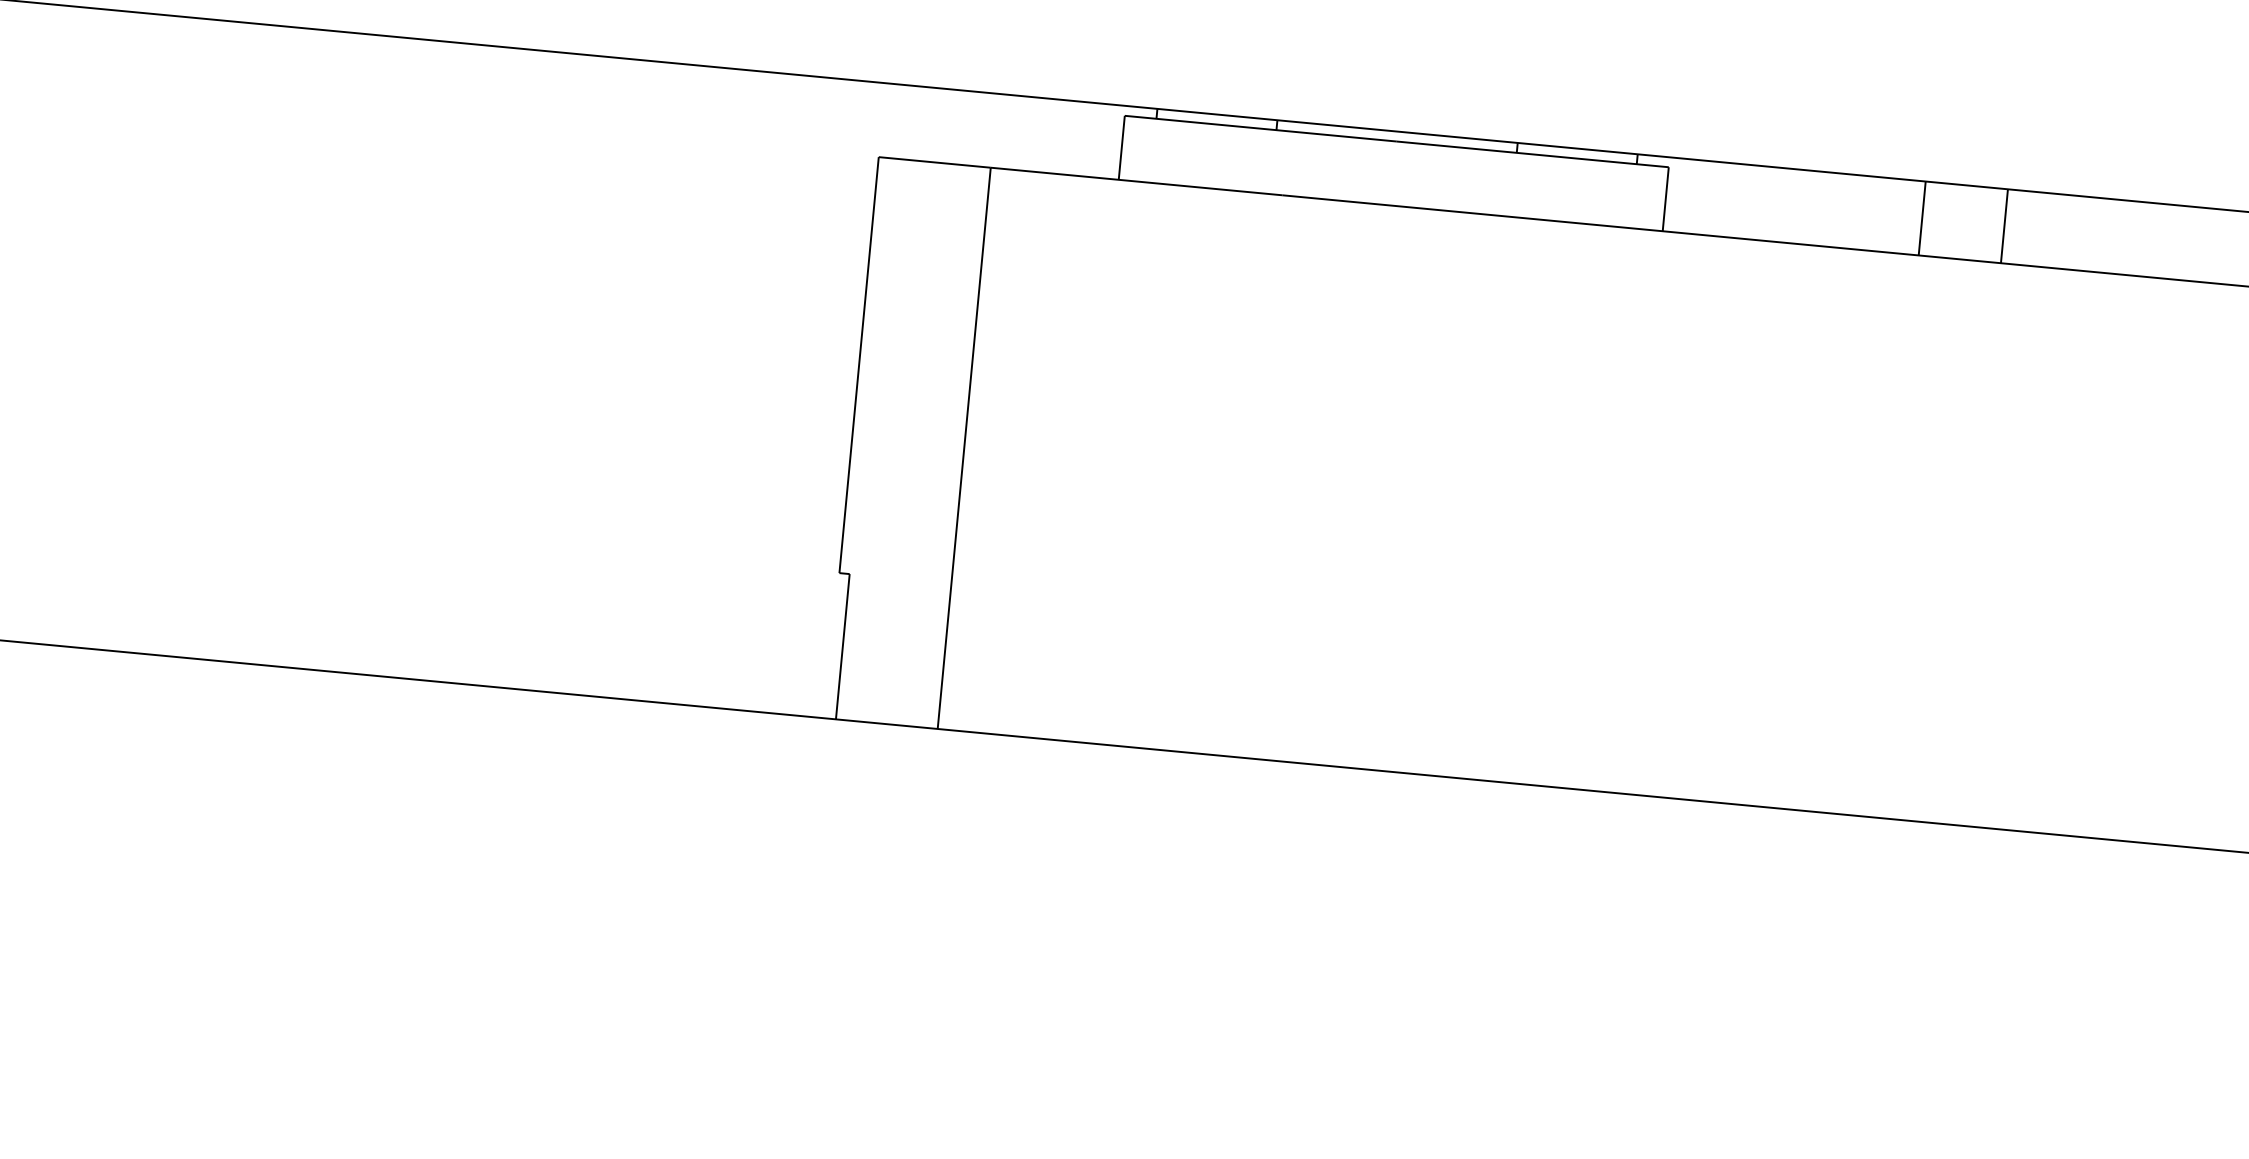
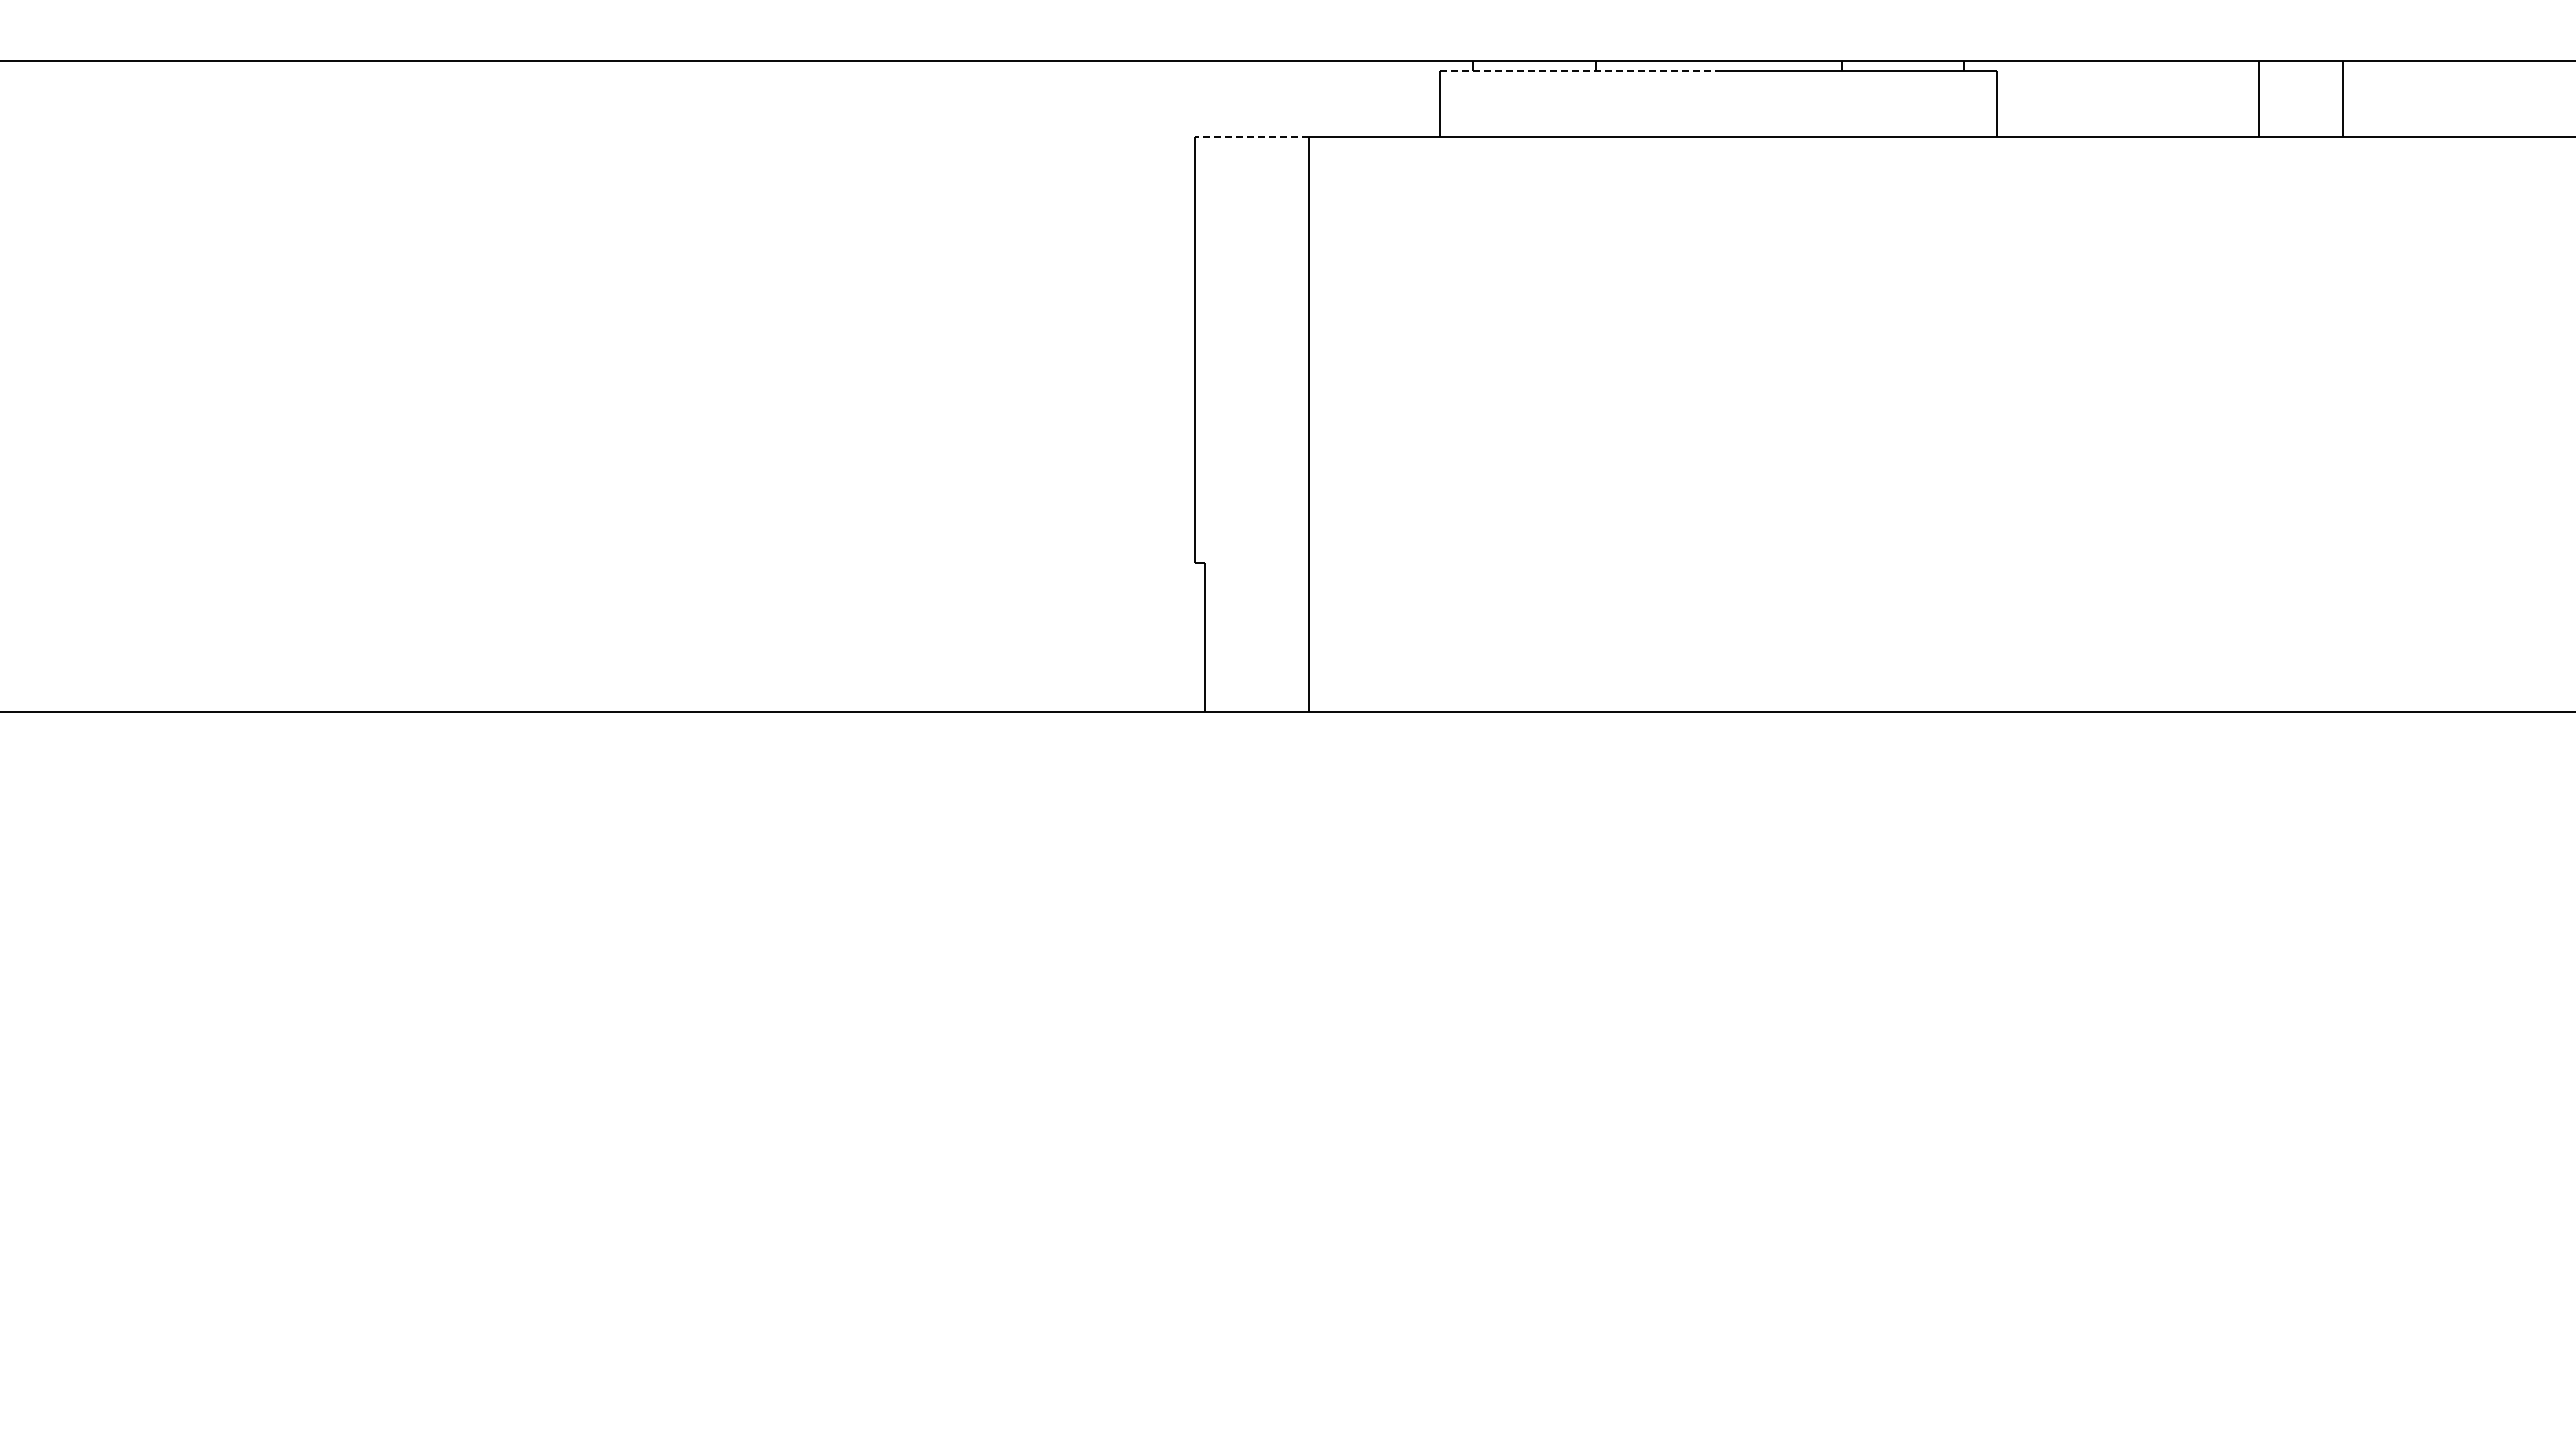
line: (1260, 128) -> (1579, 71), solid -> dashed
line: (934, 161) -> (1251, 136), solid -> dashed

